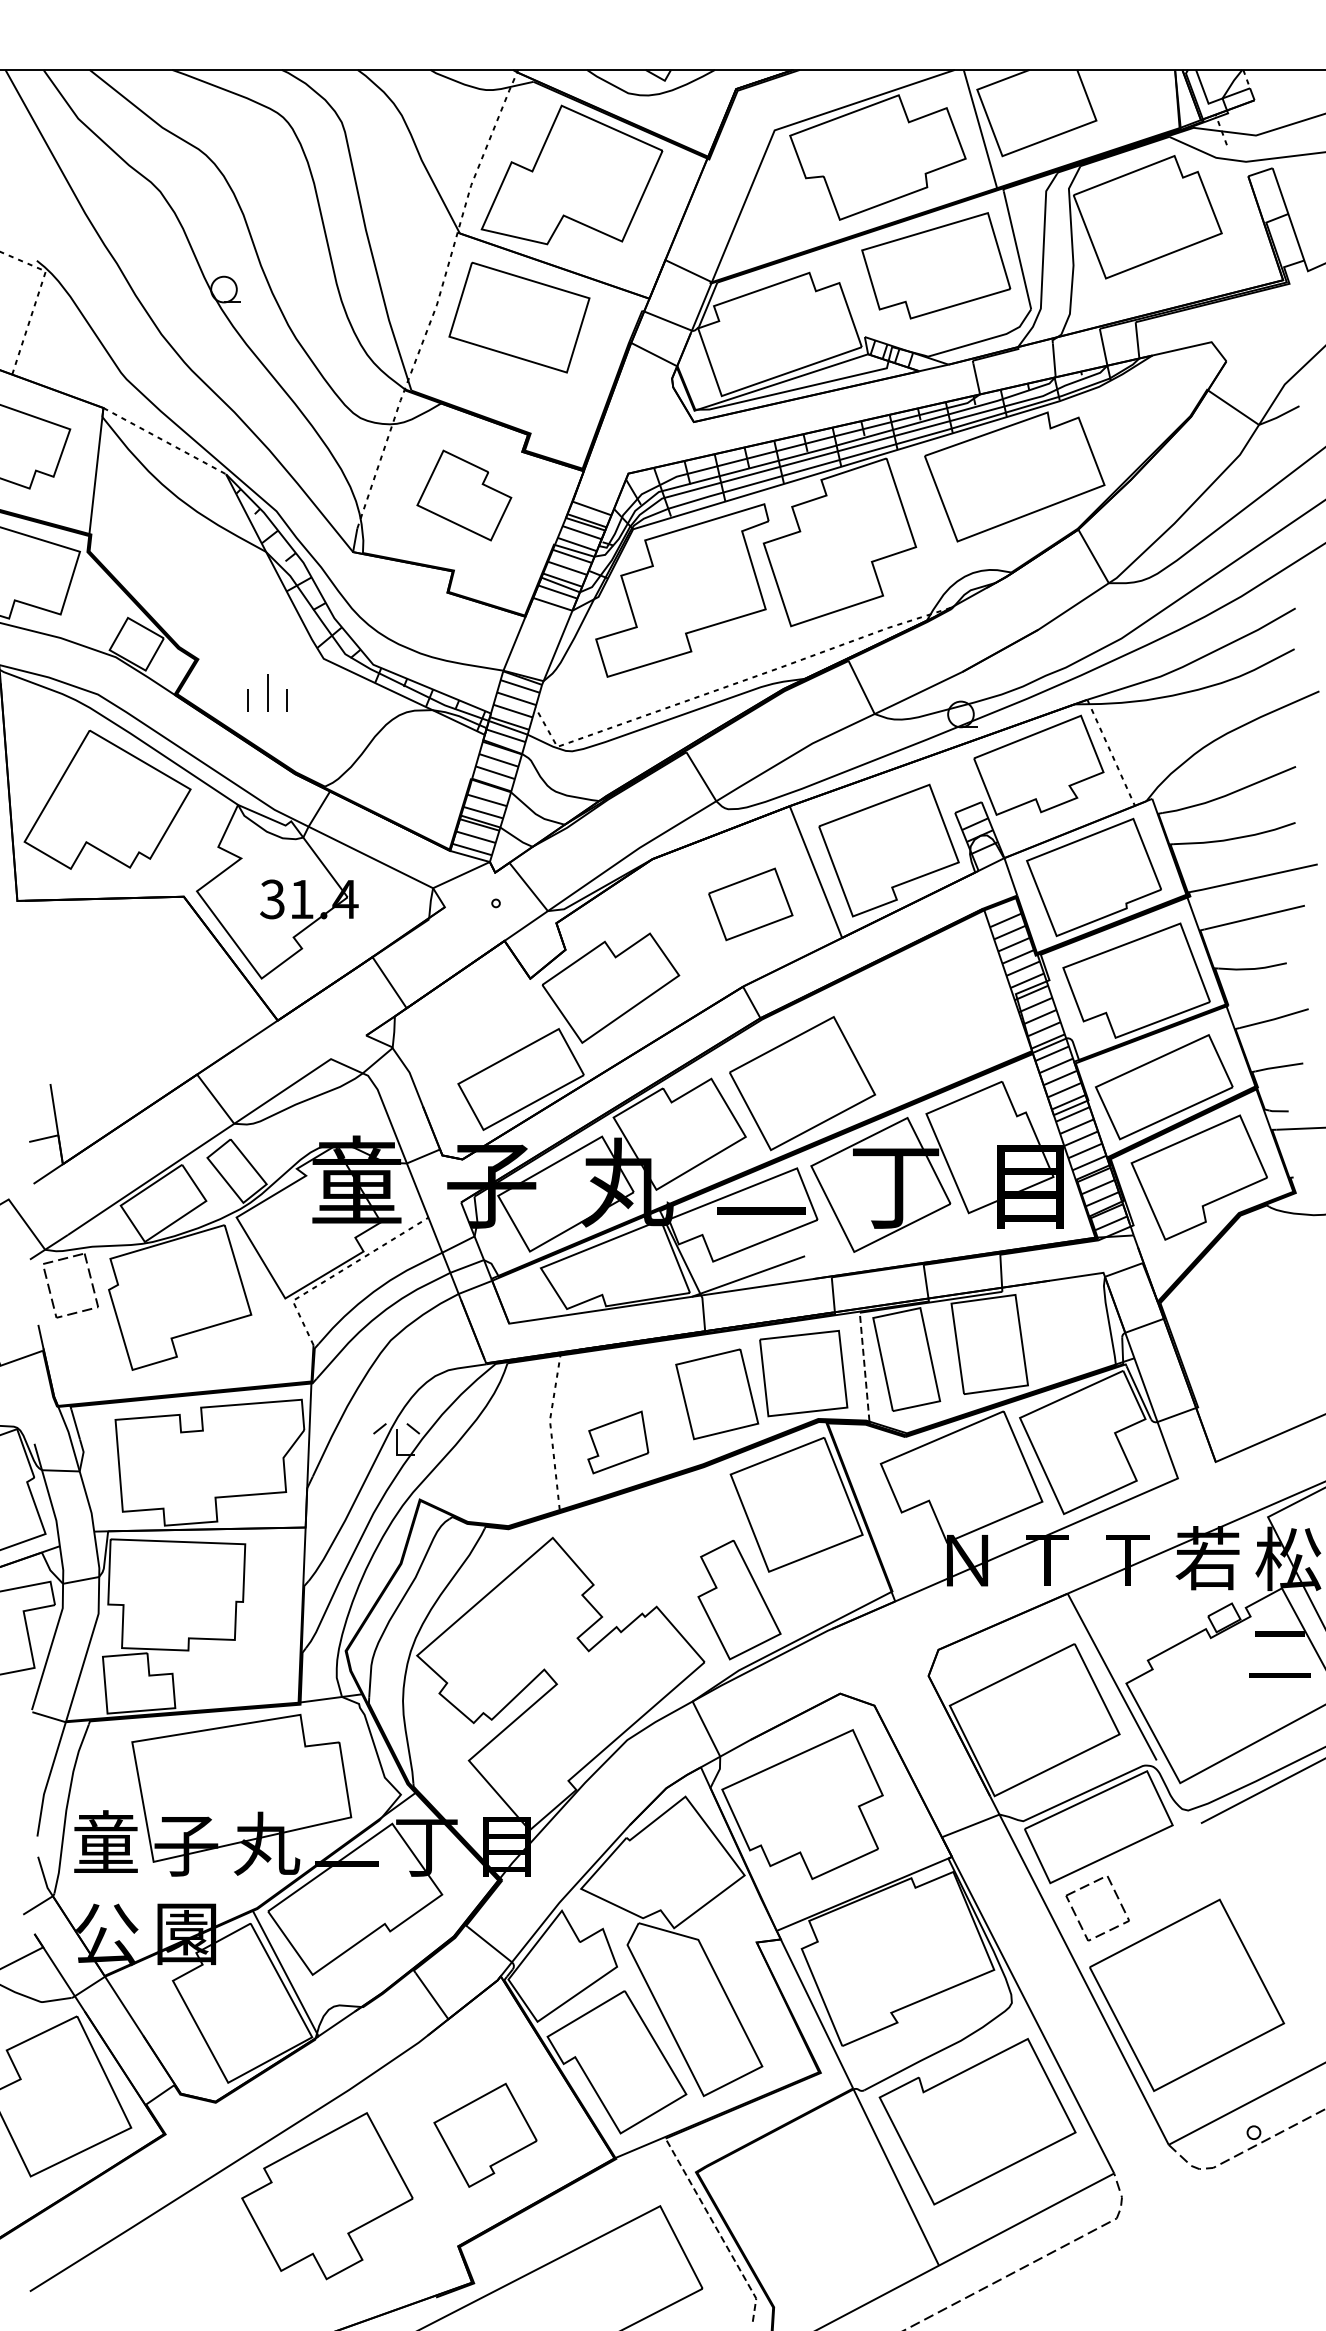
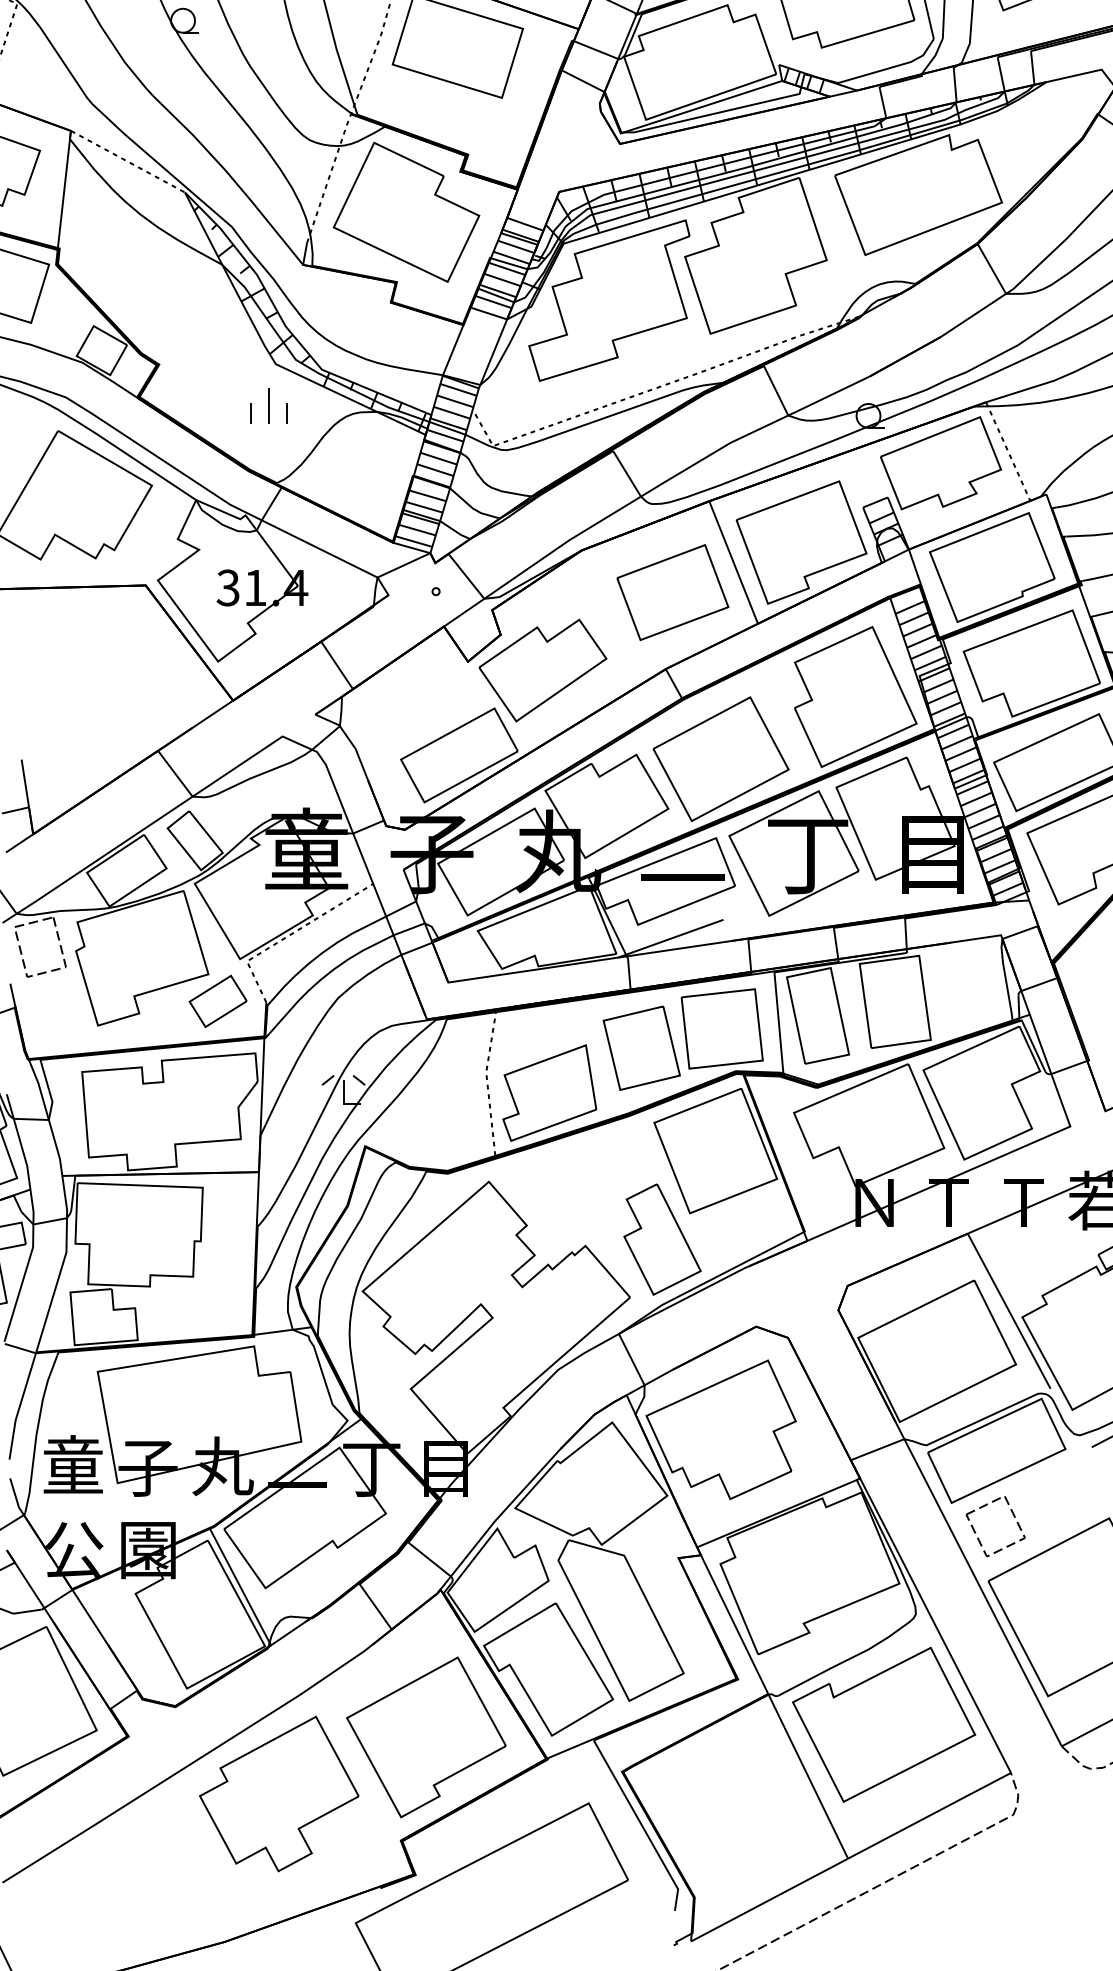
part: (464, 495) -> (406, 212), size x1.67
part: (267, 692) -> (269, 405), moved
part: (750, 904) -> (672, 592), size x1.43
part: (946, 1016) -> (855, 696), added
part: (261, 1343) -> (217, 1000), added
line: (864, 1367) -> (778, 1023), dashed -> solid
part: (618, 1442) -> (549, 1093), size x1.67
part: (485, 2135) -> (426, 1737), size x1.67
line: (716, 2229) -> (641, 1825), dashed -> solid

